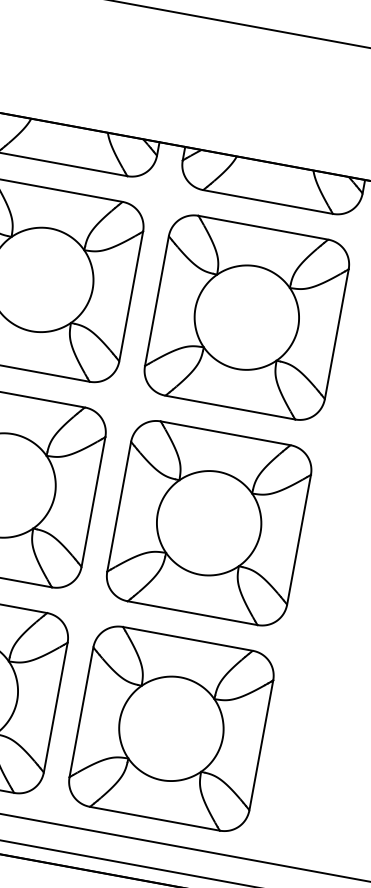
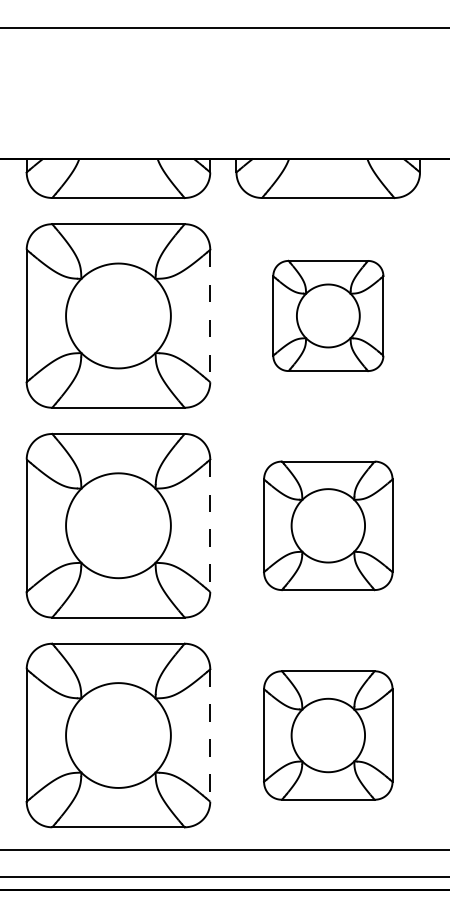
line: (131, 296) -> (210, 316), solid -> dashed
part: (247, 317) -> (328, 315), size x0.6
line: (93, 502) -> (210, 526), solid -> dashed
part: (209, 523) -> (328, 525), size x0.7
line: (55, 708) -> (210, 736), solid -> dashed
part: (171, 728) -> (328, 735), size x0.7

